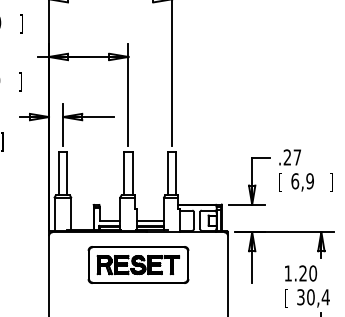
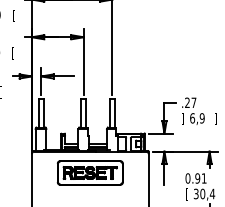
text: (20, 23) -> (13, 15), ] -> [
text: (19, 81) -> (12, 53), ] -> [
text: (279, 181) -> (182, 118), [ -> ]
text: (299, 273) -> (195, 178), 1.20 -> 0.91

